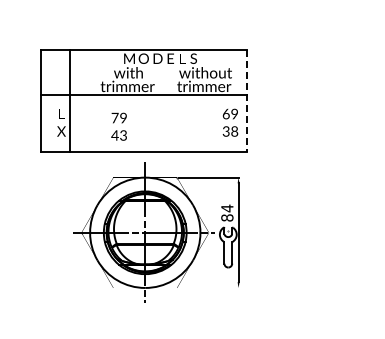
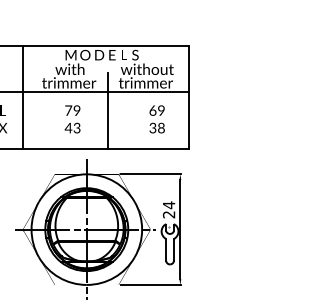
line: (70, 101) -> (22, 98), moved
line: (246, 101) -> (188, 98), dashed -> solid
line: (165, 114) -> (107, 111), added
text: (230, 122) -> (157, 119), moved
text: (118, 126) -> (72, 119), moved
text: (227, 217) -> (169, 214), 84 -> 24
line: (208, 287) -> (150, 284), added

